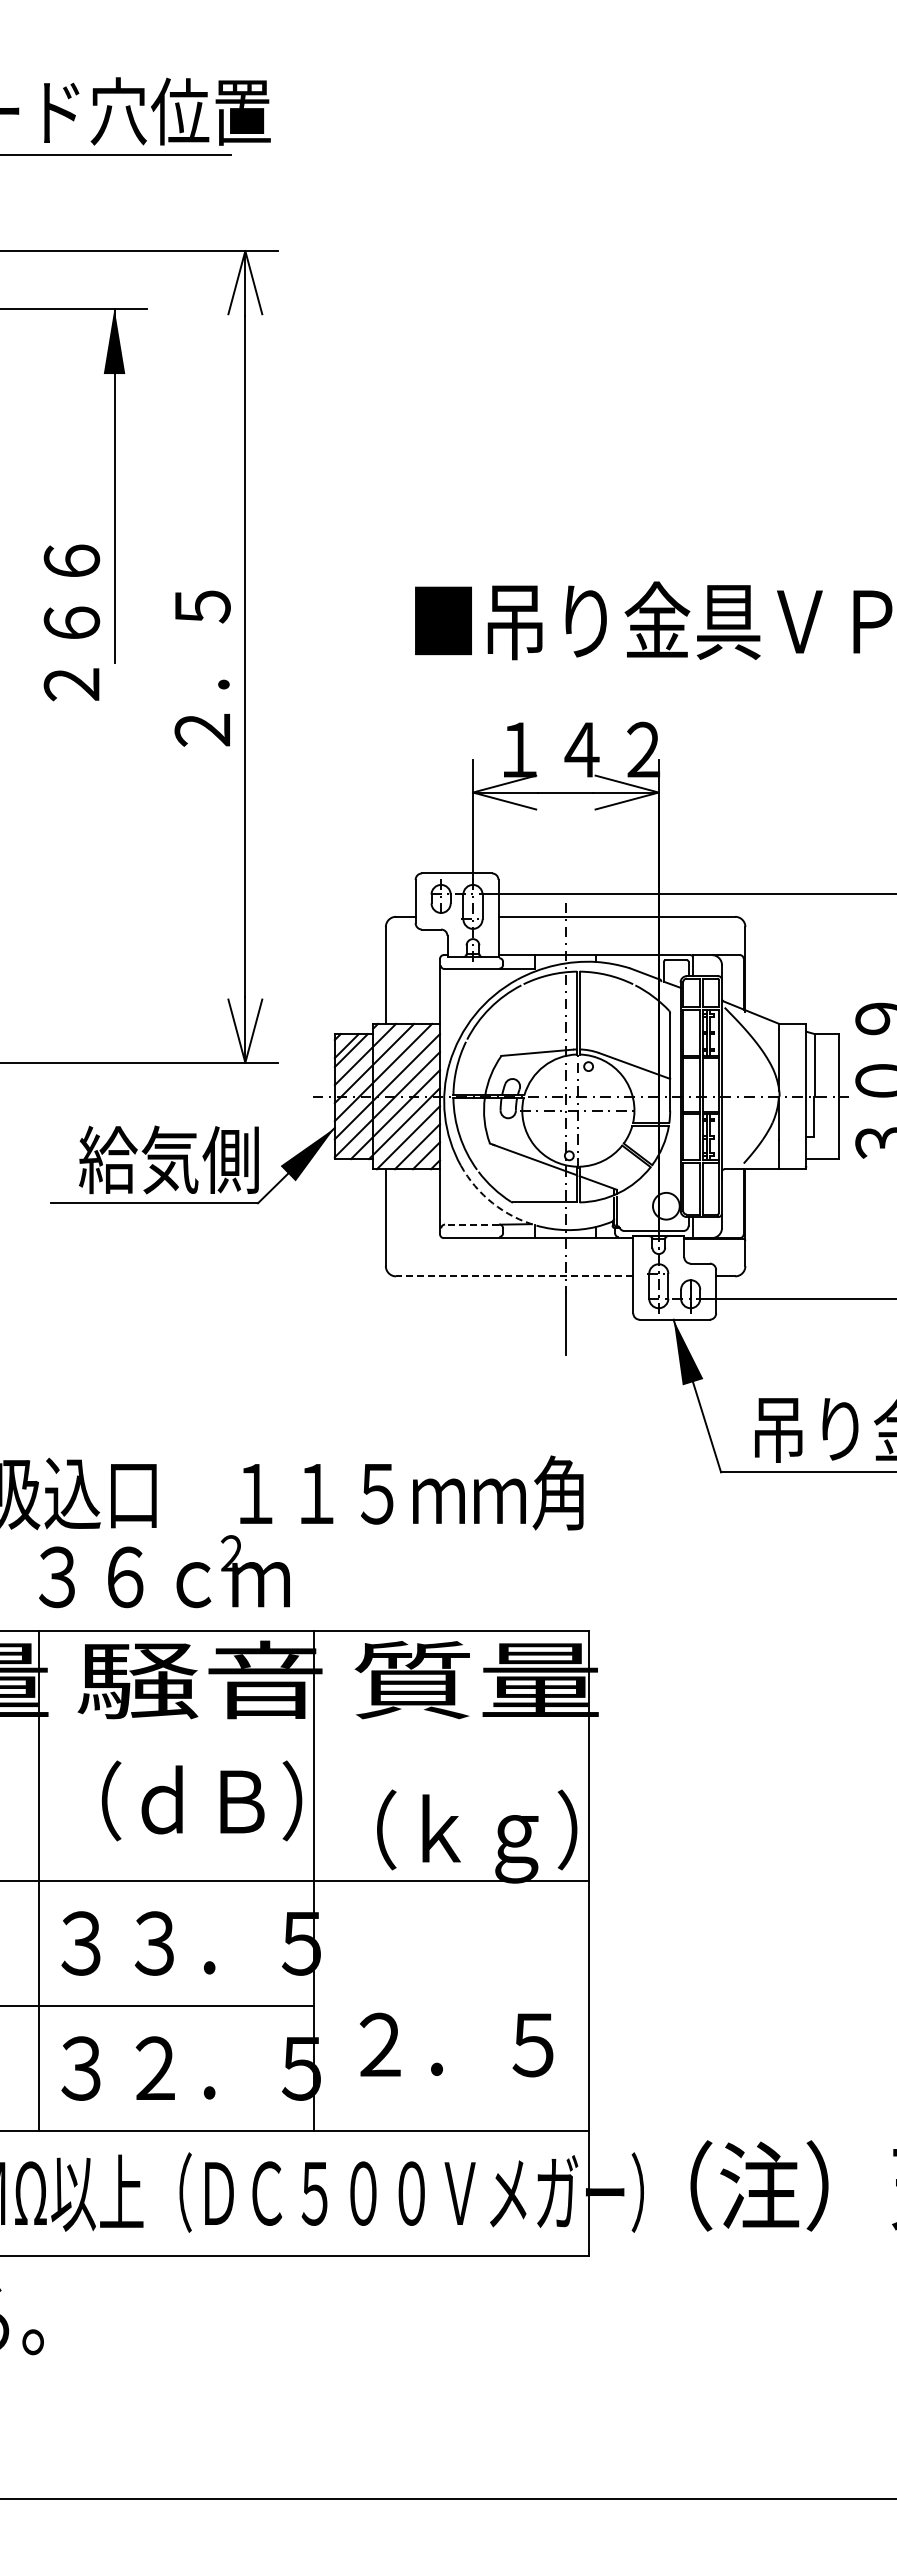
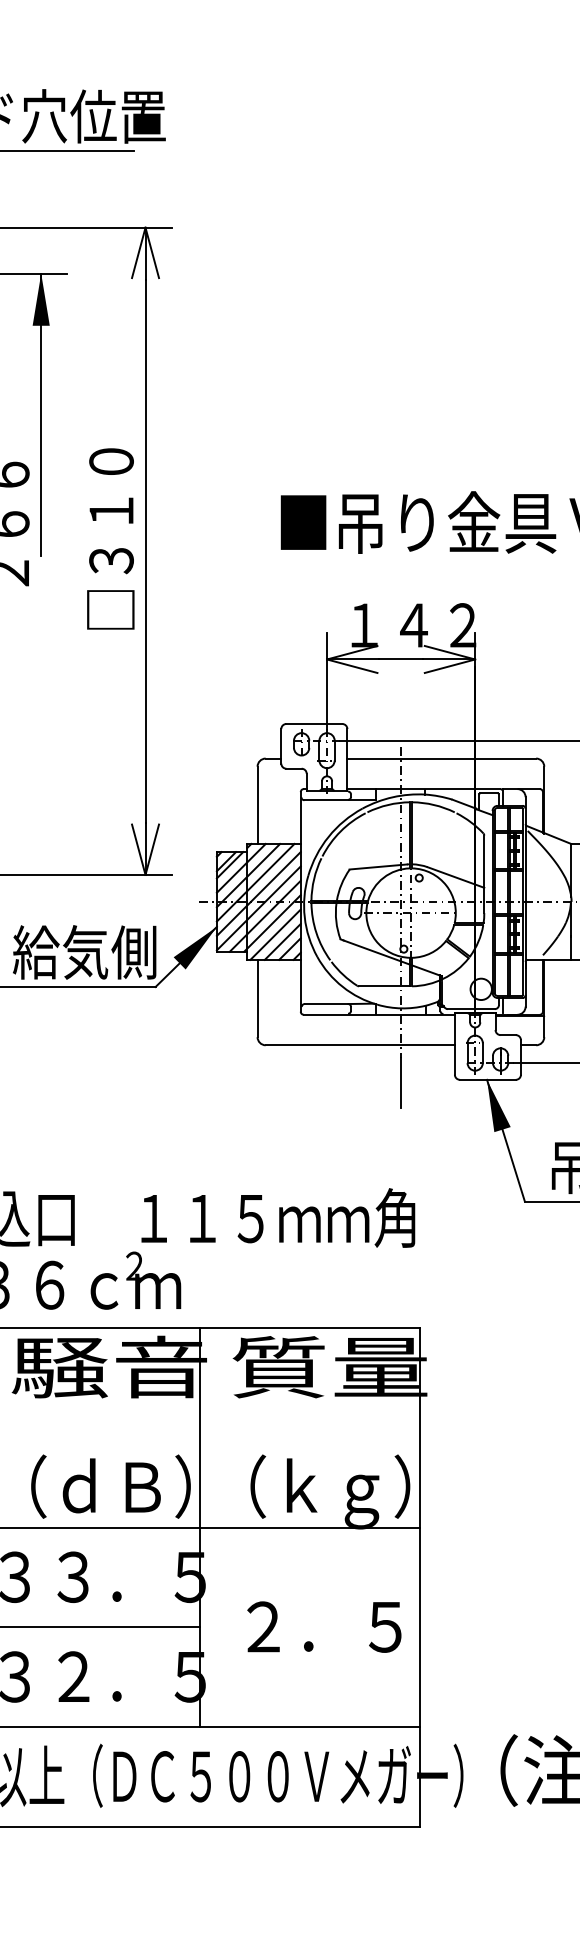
text: (201, 641) -> (110, 539), ２．５ -> □３１０
arc: (492, 1203) -> (342, 987), dashed -> solid
line: (471, 1224) -> (325, 1003), dashed -> solid
line: (514, 1276) -> (360, 1045), dashed -> solid
text: (202, 1800) -> (111, 1486), moved
text: (456, 2044) -> (324, 1626), moved

